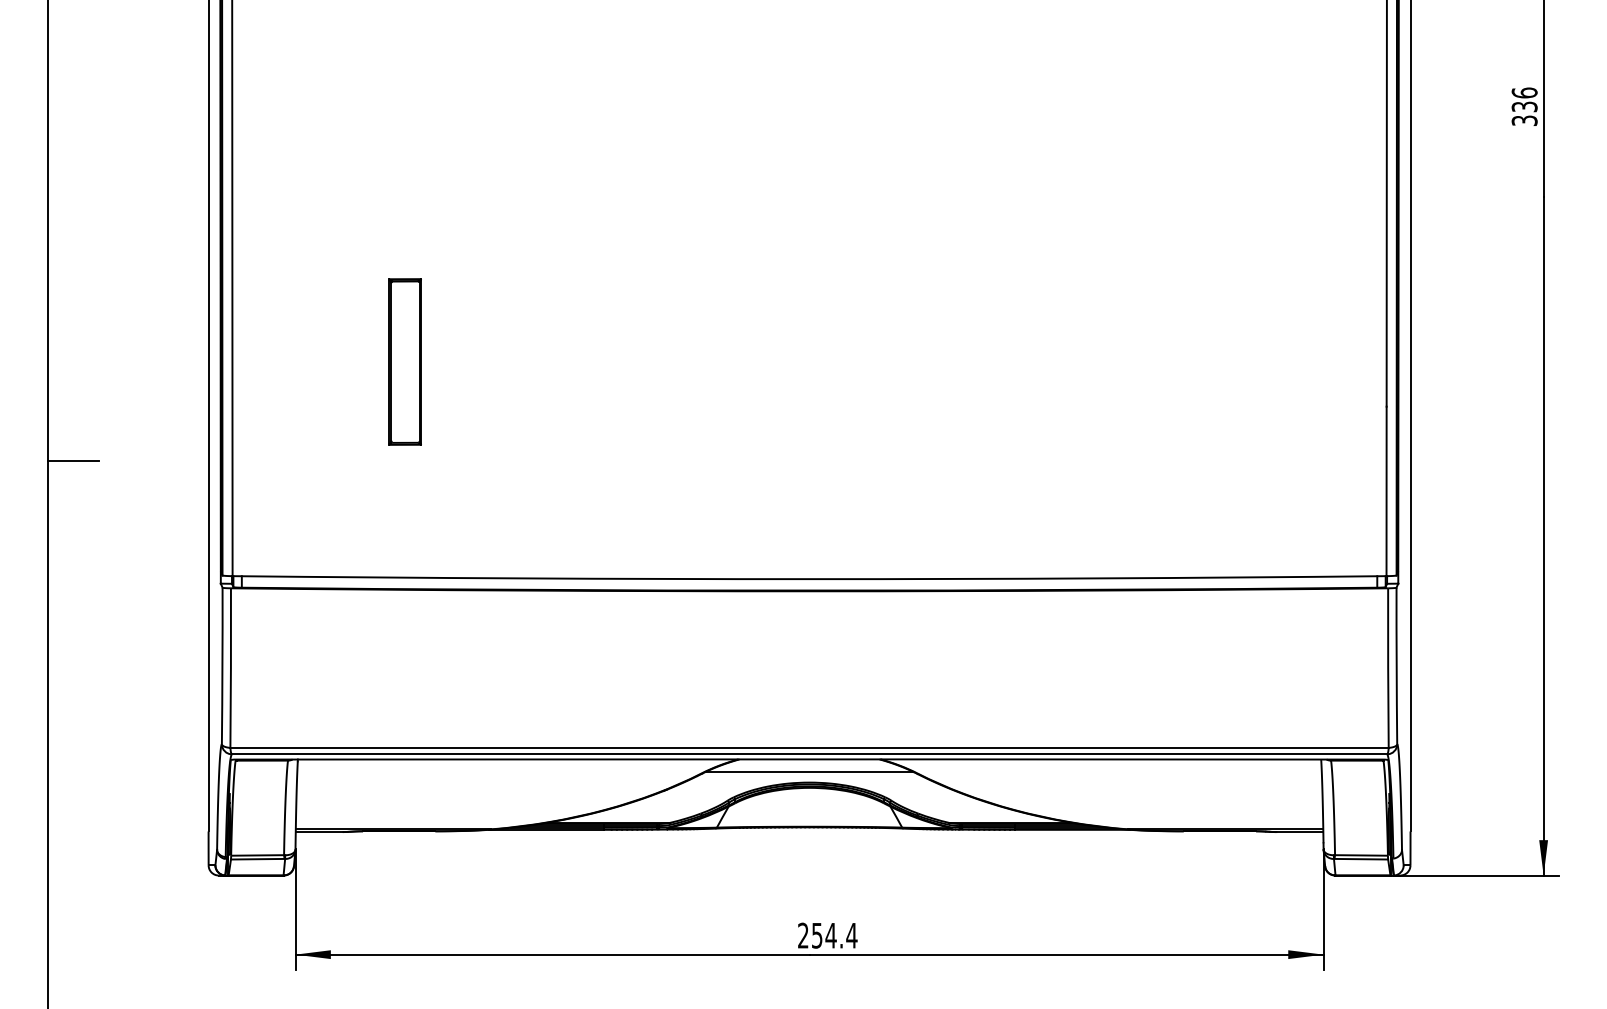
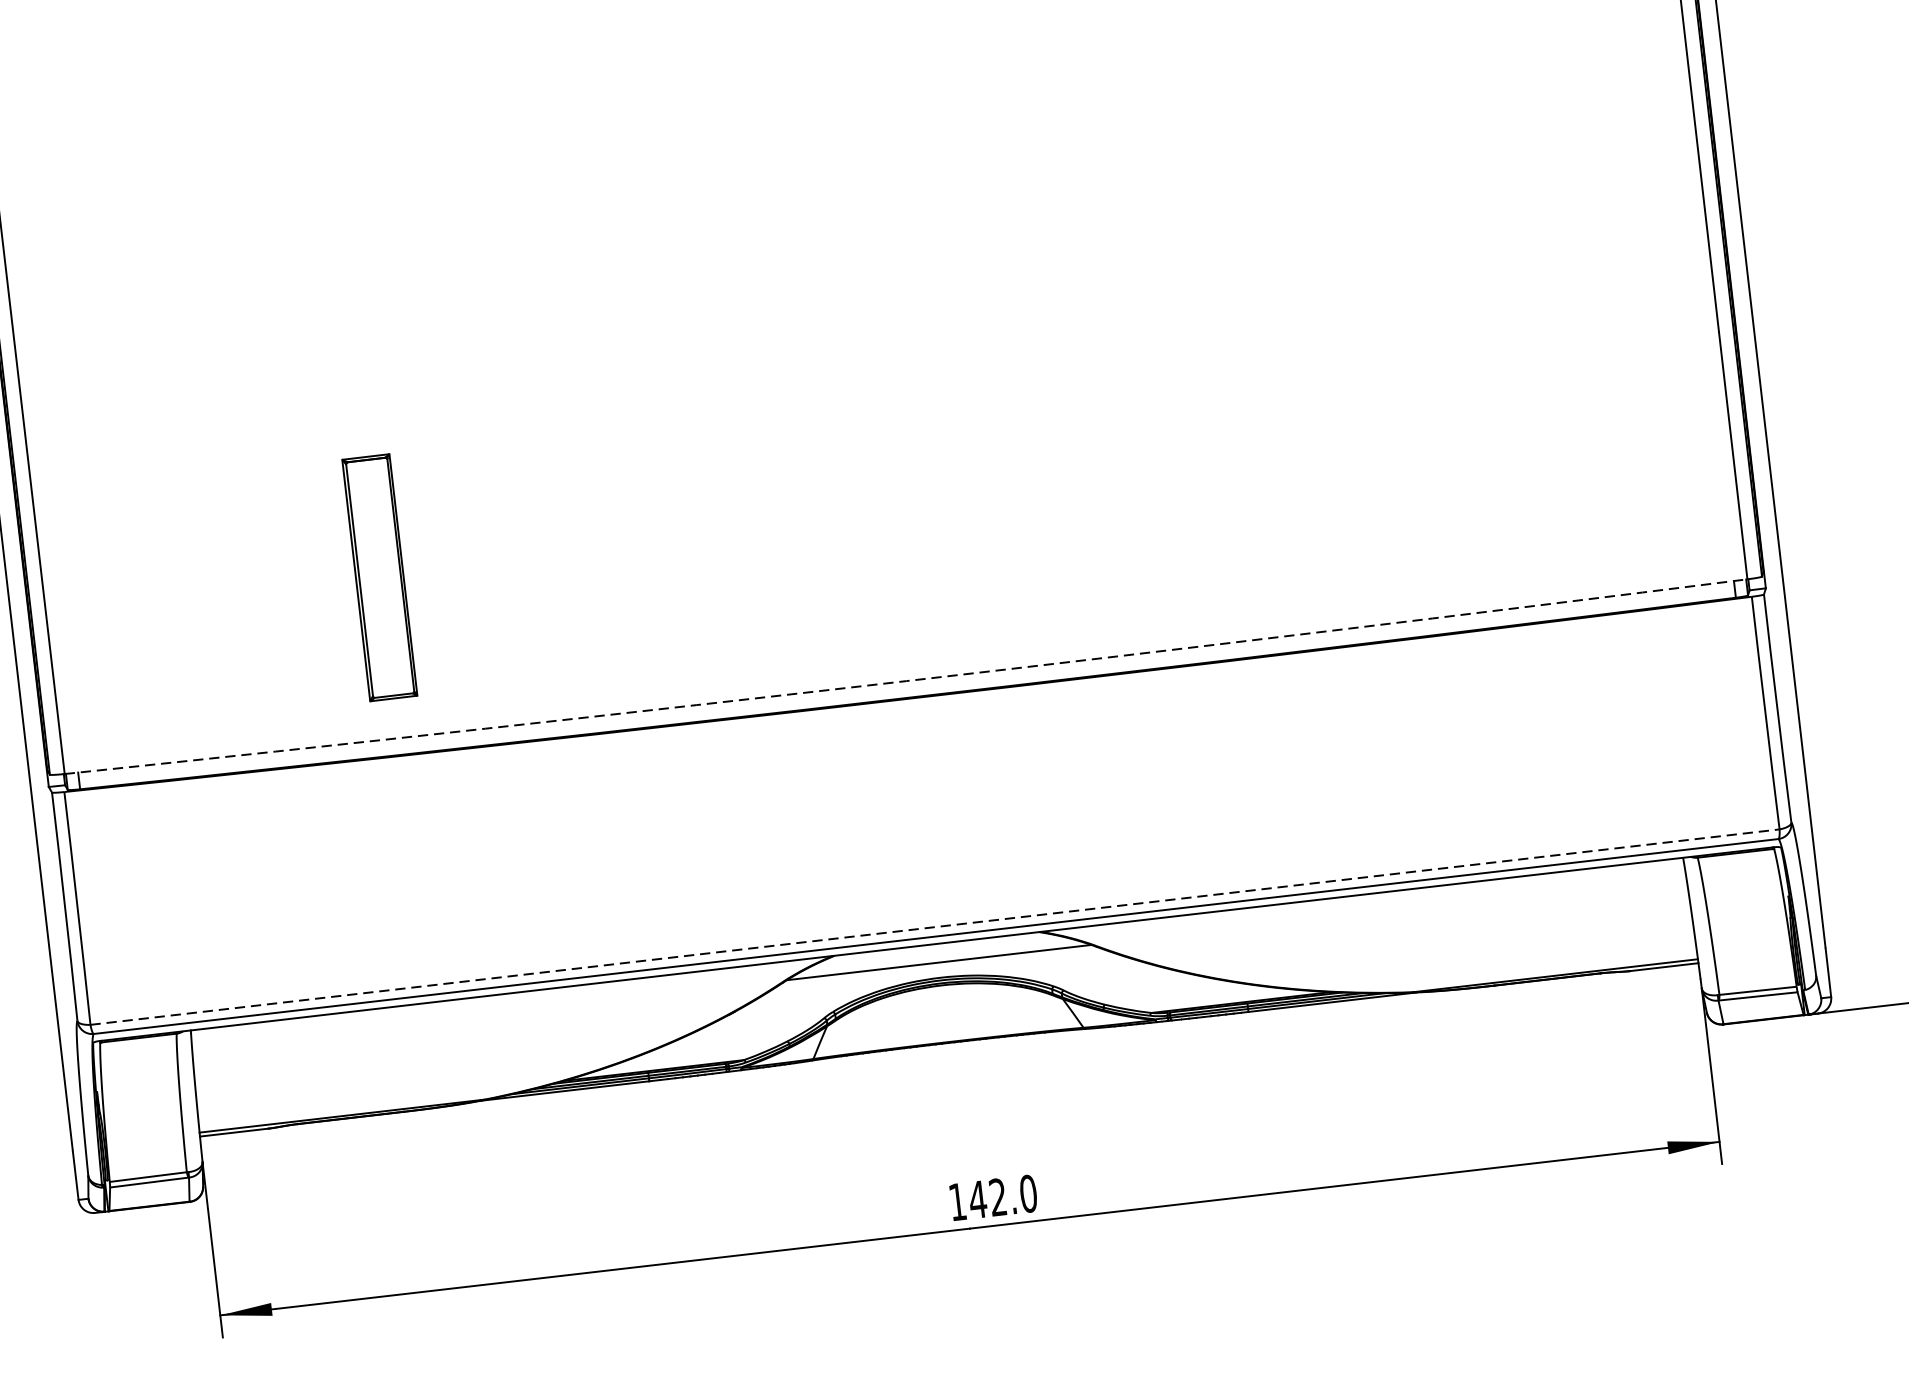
part: (404, 361) -> (378, 577), moved
arc: (809, 579) -> (906, 681), solid -> dashed
line: (810, 747) -> (936, 926), solid -> dashed
text: (827, 935) -> (992, 1197), 254.4 -> 142.0

